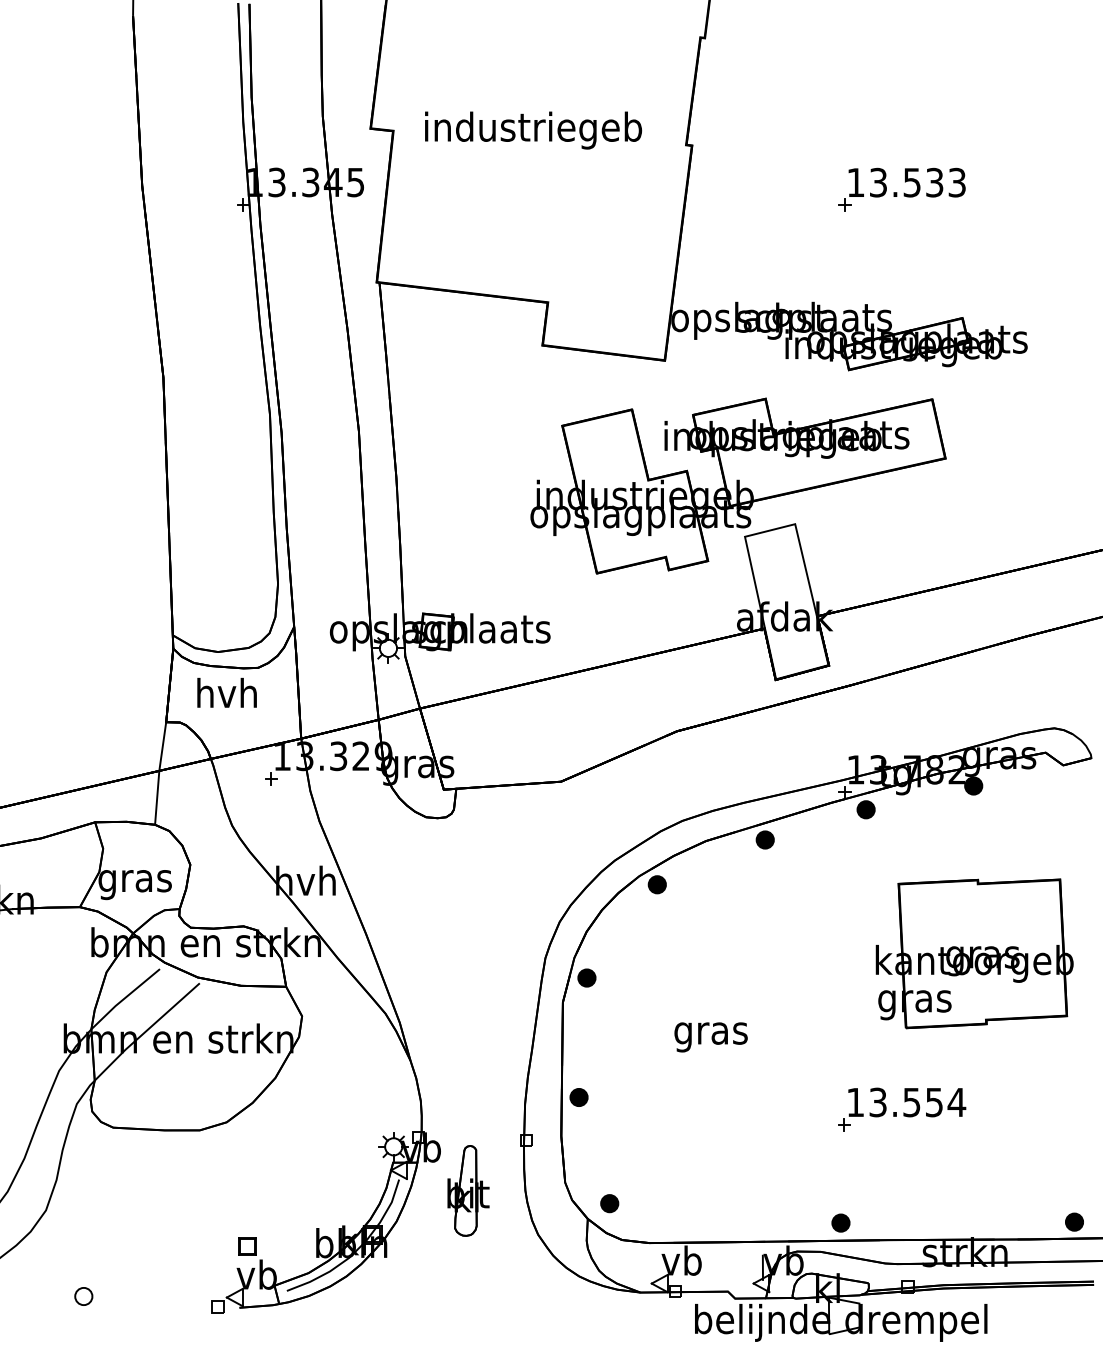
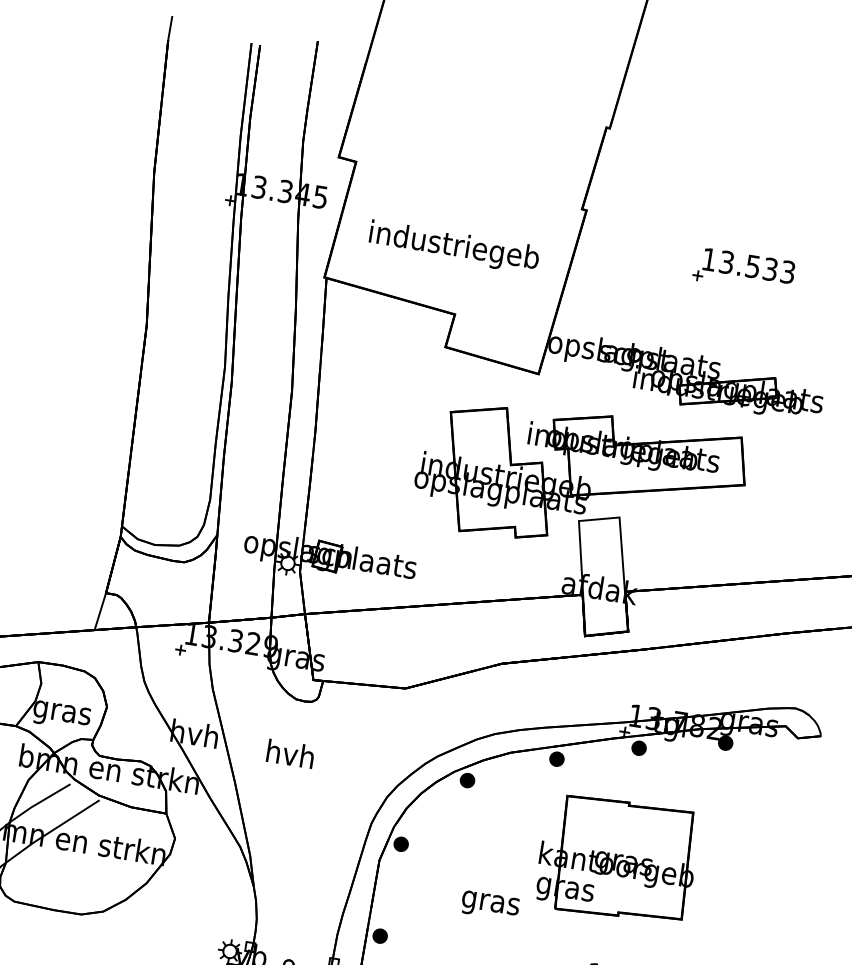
text: (533, 130) -> (454, 247), moved
text: (226, 692) -> (290, 753), moved
line: (157, 797) -> (89, 650), removed
part: (974, 953) -> (617, 859), moved

